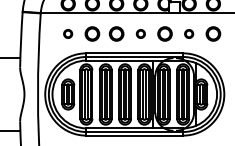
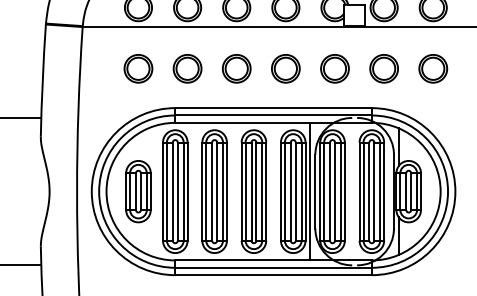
circle: (67, 33) -> (136, 67), size x1.67
circle: (140, 33) -> (285, 67), size x1.67
circle: (188, 33) -> (382, 67), size x1.67

